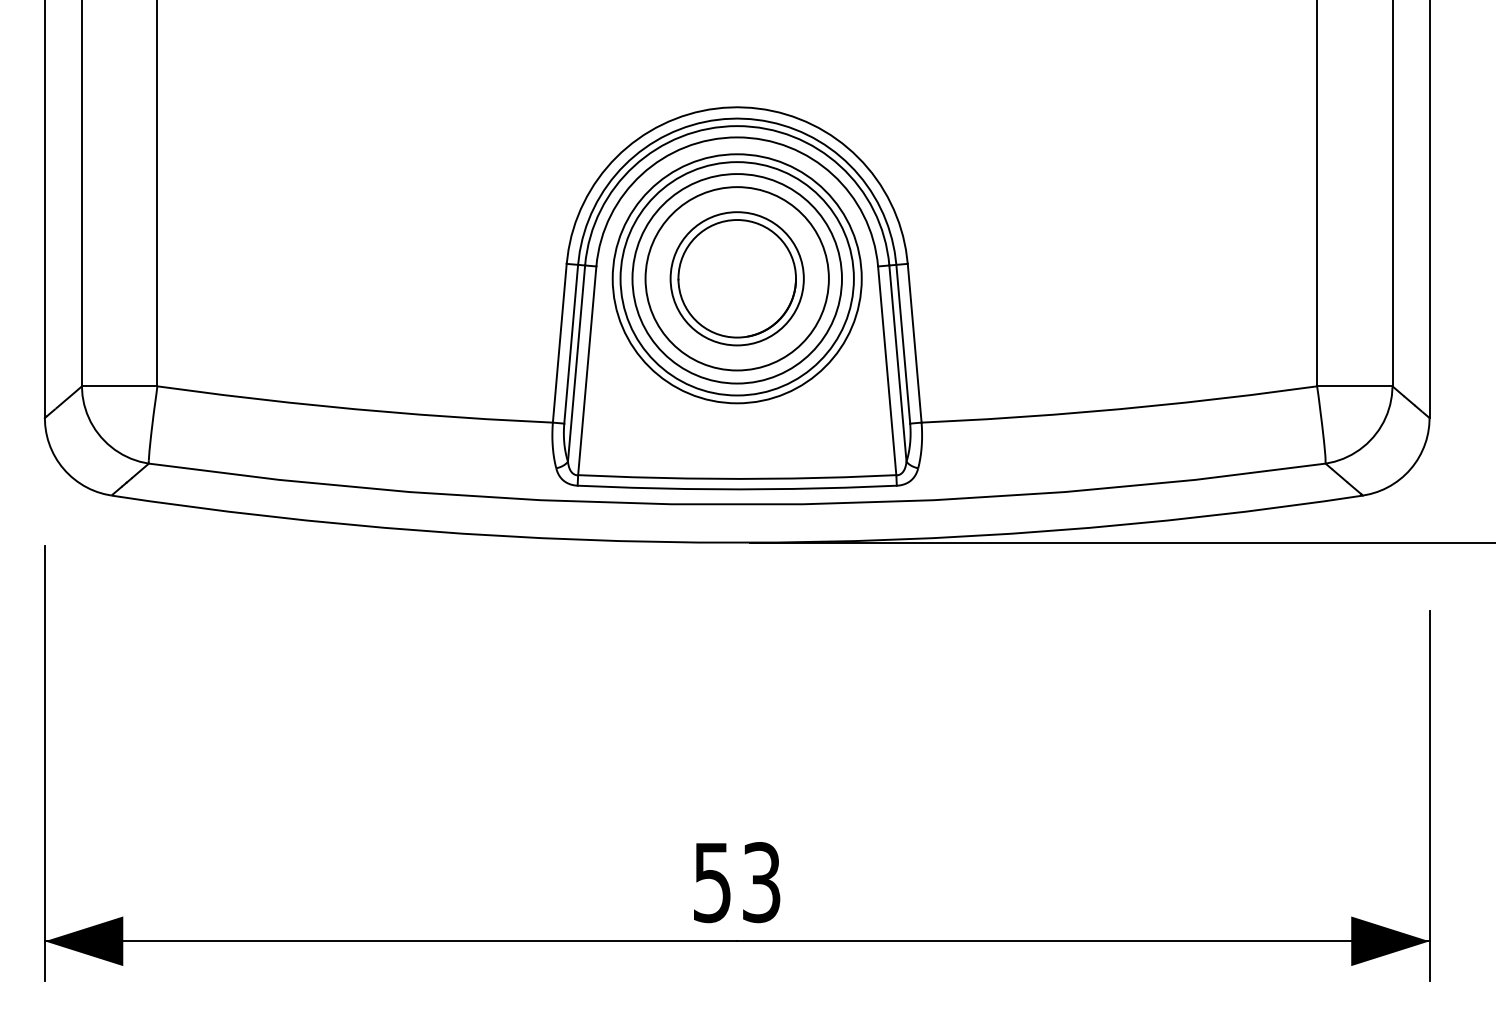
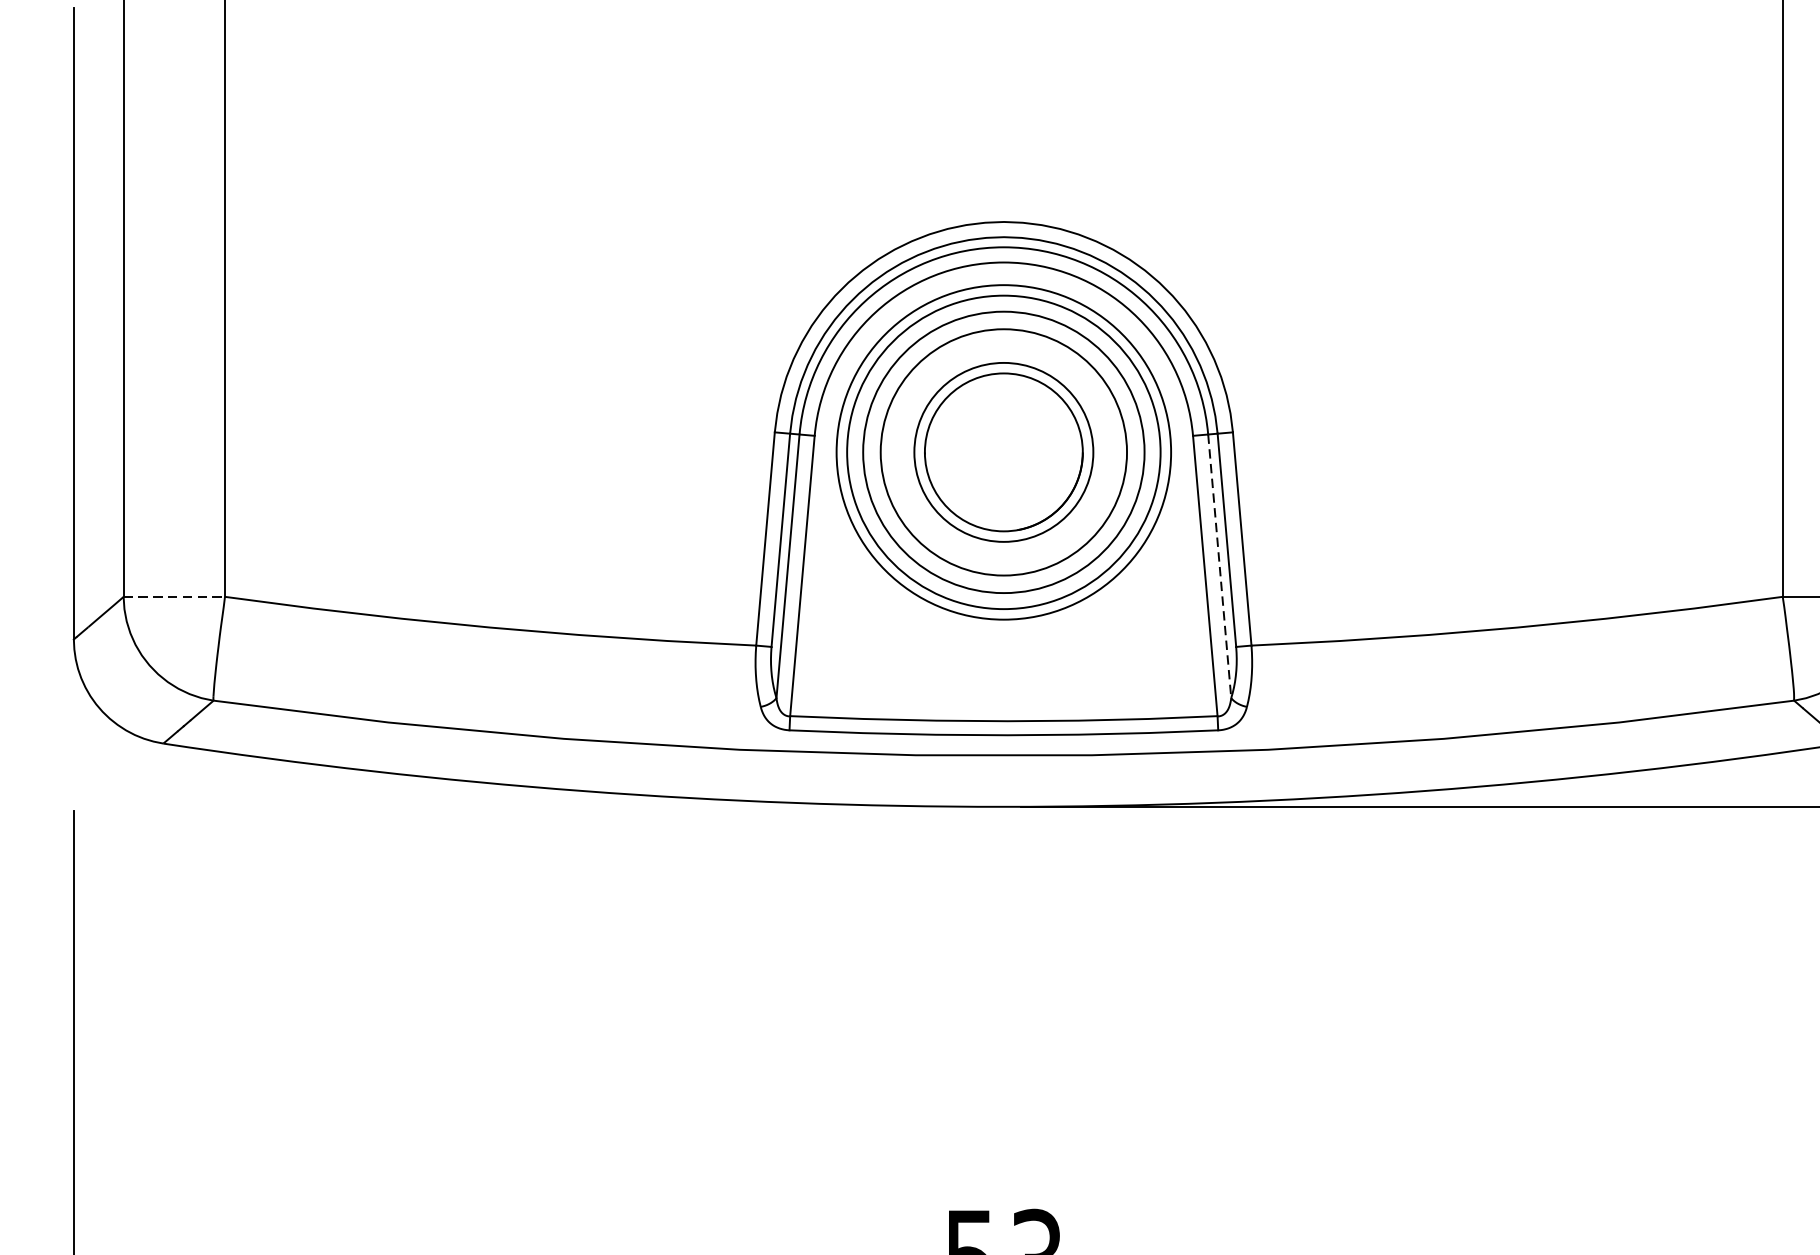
line: (897, 364) -> (1219, 567), solid -> dashed
line: (119, 386) -> (174, 597), solid -> dashed

